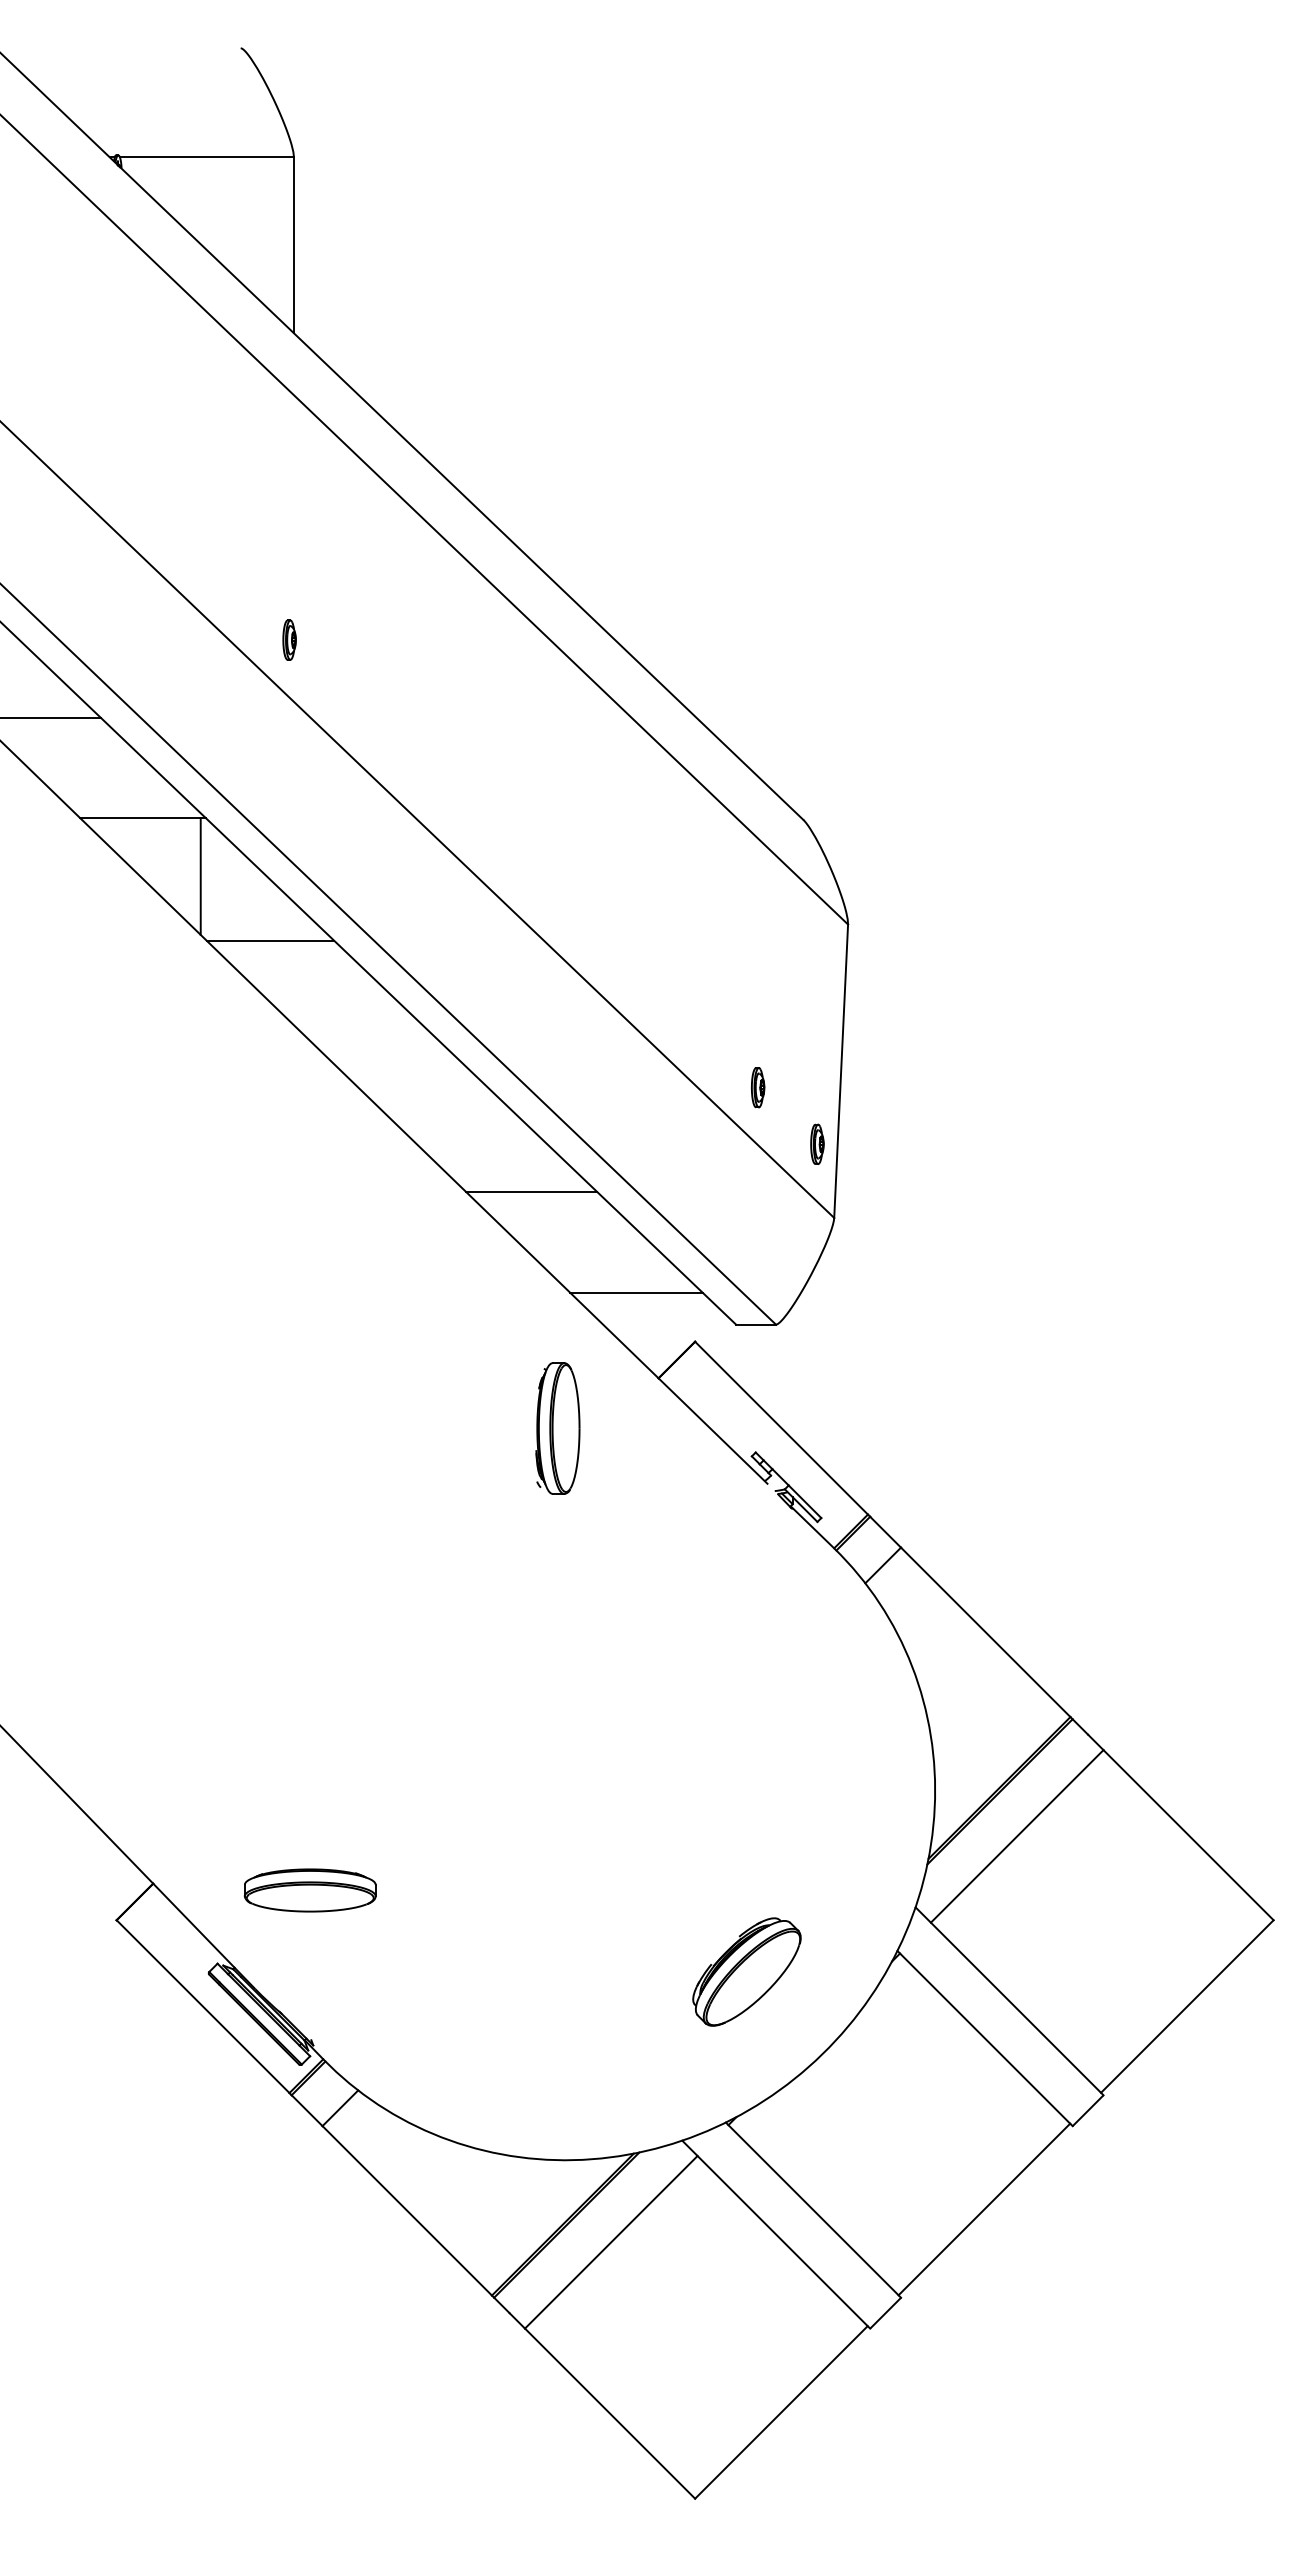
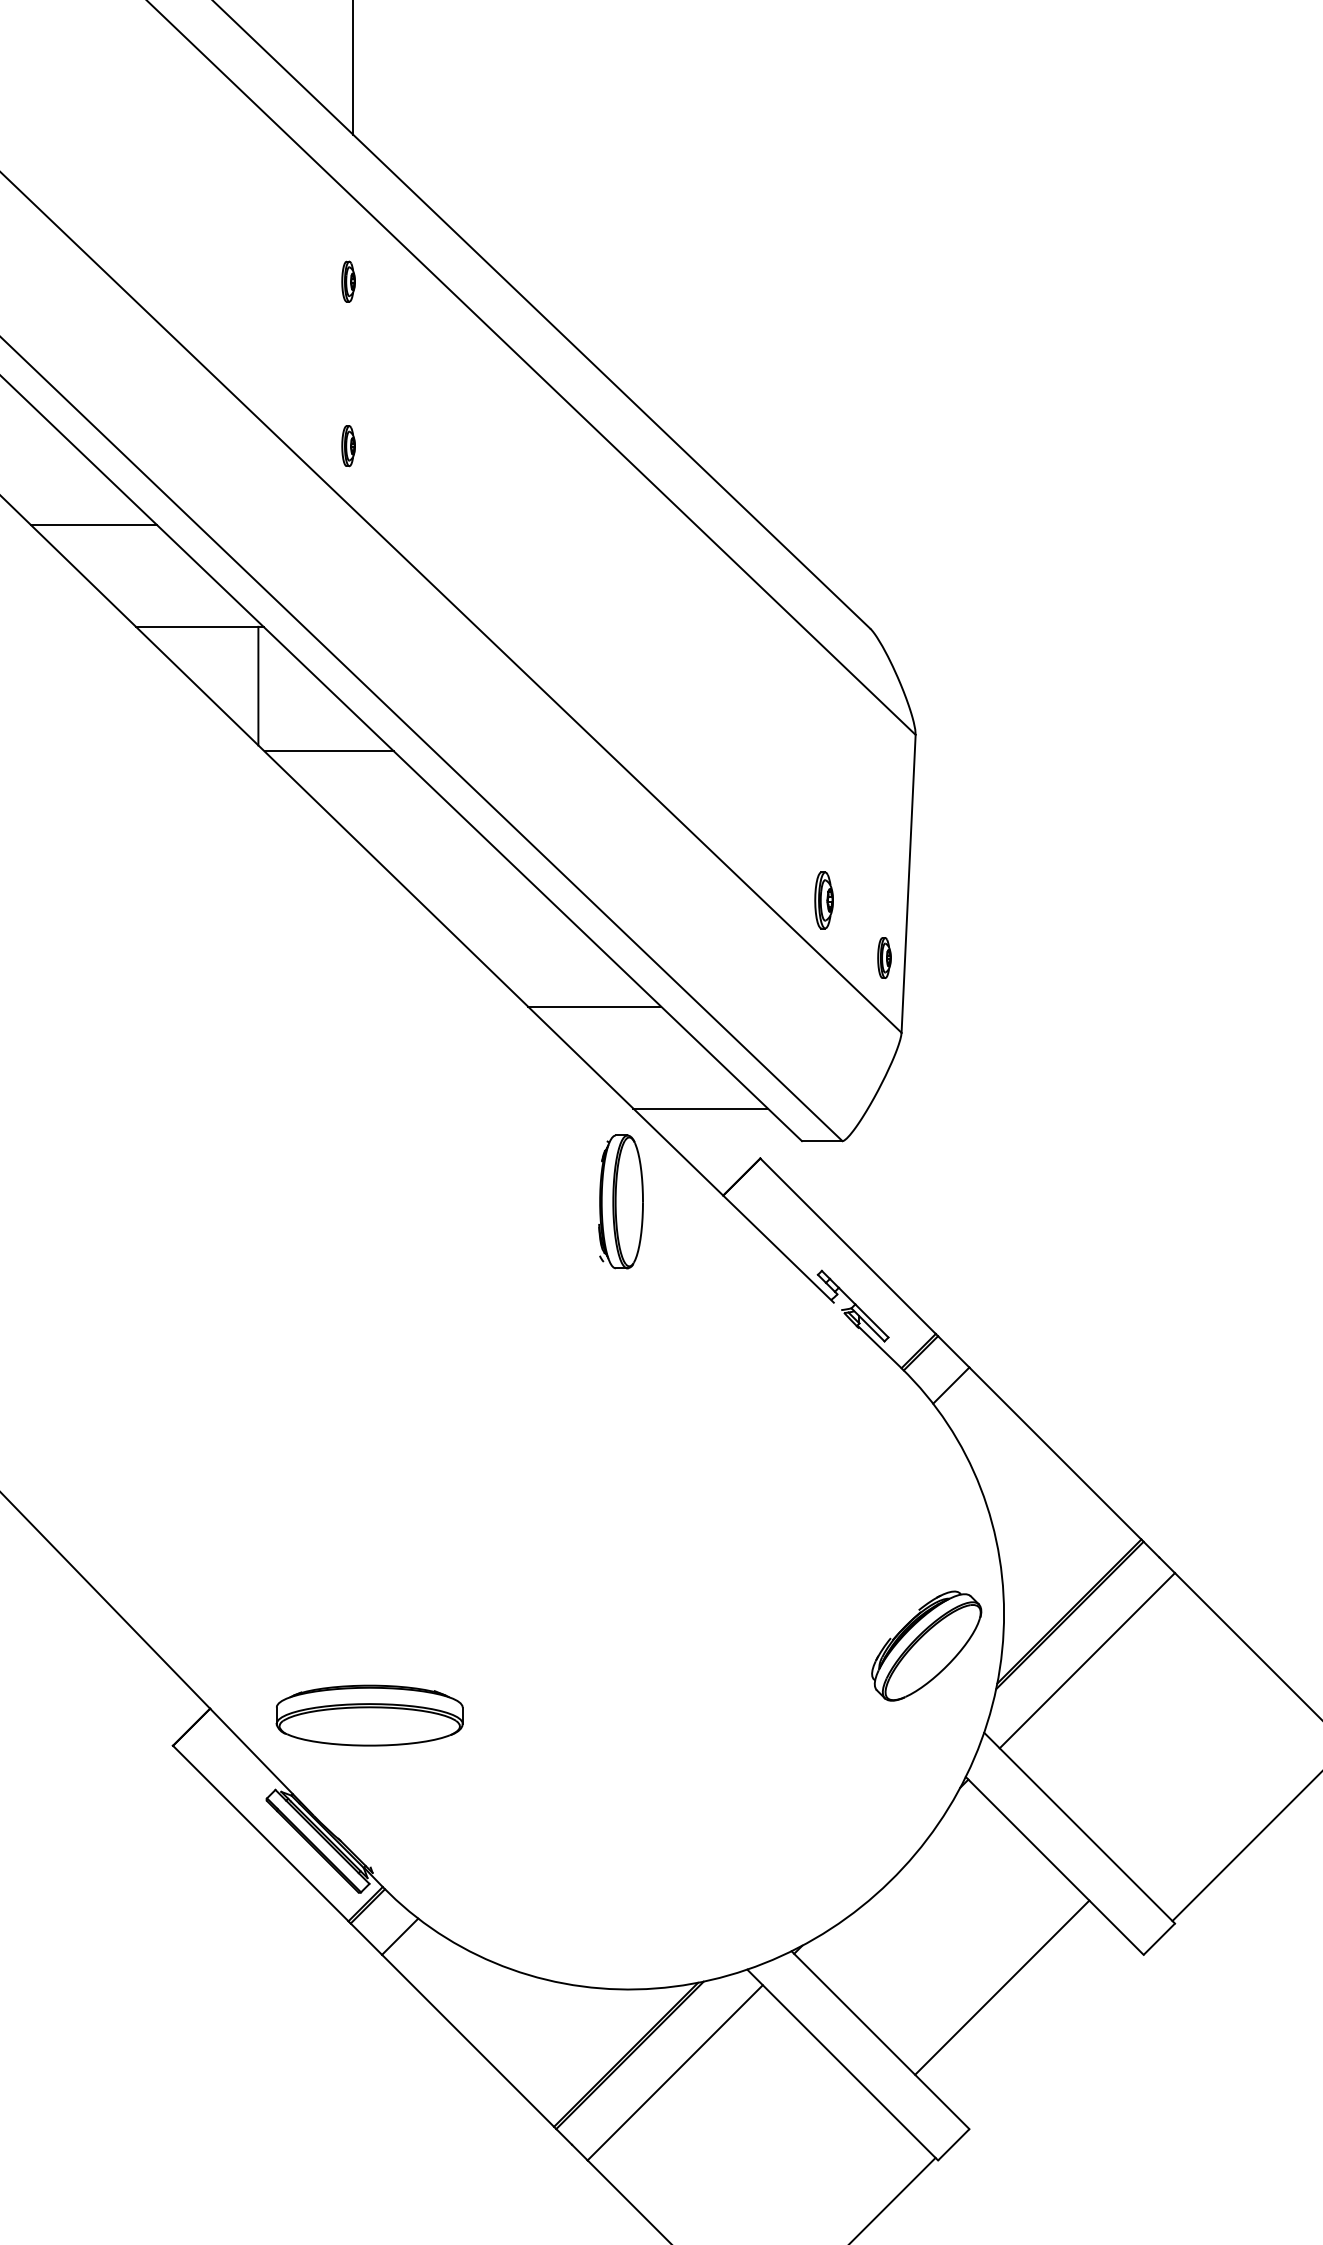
part: (289, 477) -> (348, 281), added
part: (758, 1087) -> (824, 900), size x1.4
part: (557, 1428) -> (620, 1201), moved
part: (309, 1890) -> (368, 1715), size x1.4
part: (746, 1971) -> (926, 1645), moved
line: (984, 2209) -> (1002, 1987), moved

